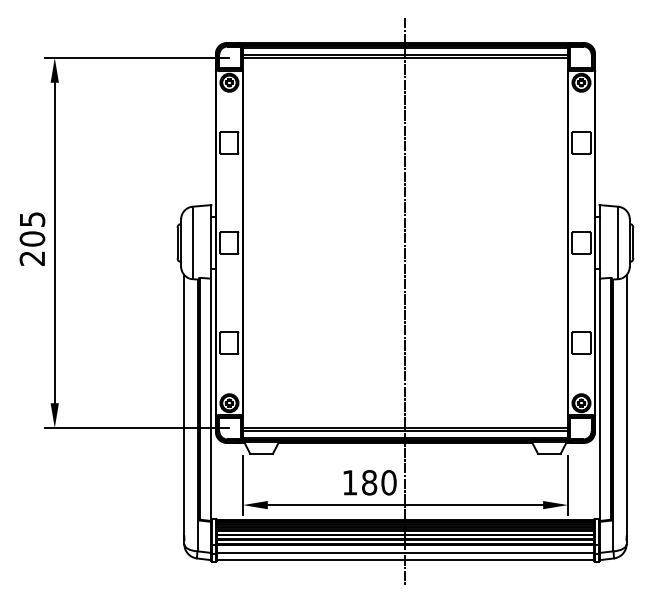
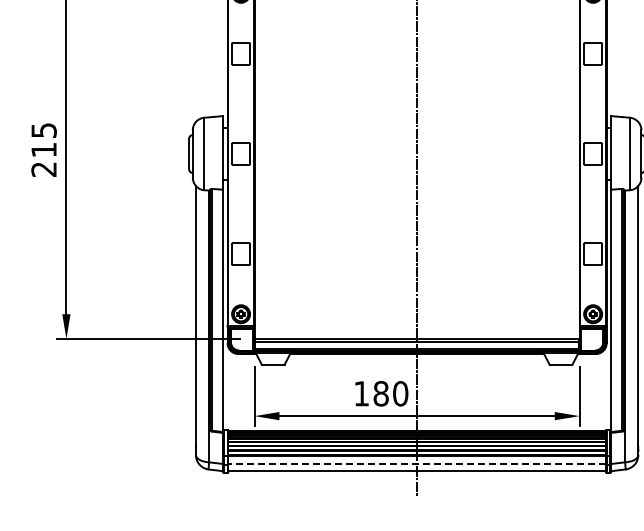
text: (32, 238) -> (44, 149), 205 -> 215
line: (405, 552) -> (417, 463), solid -> dashed

